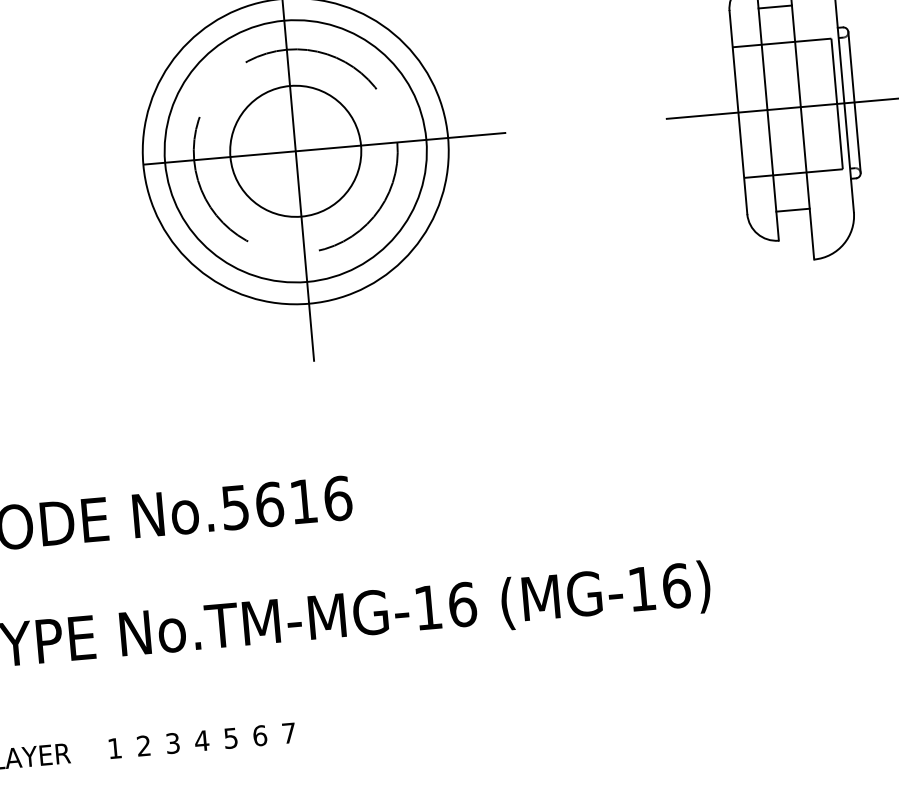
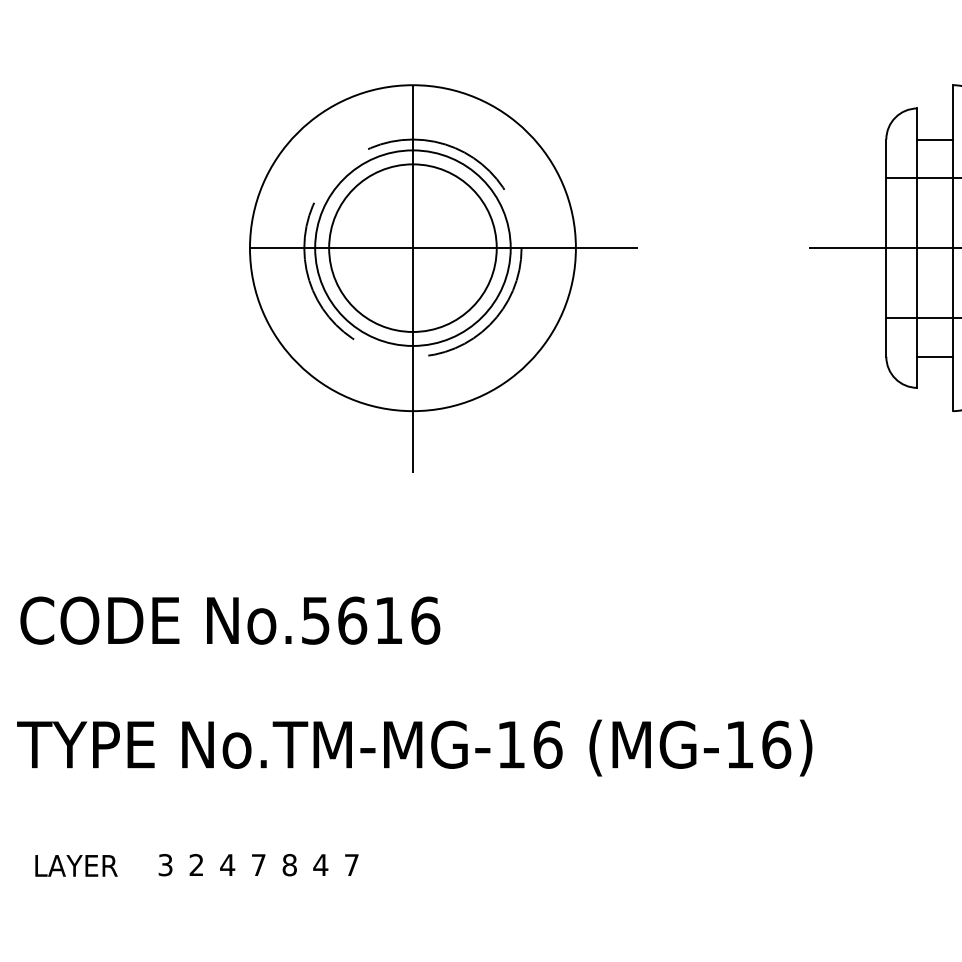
circle: (295, 150) -> (412, 247), size x0.6
circle: (295, 151) -> (412, 248), size x1.4
text: (259, 736) -> (320, 865), 6 -> 4
text: (230, 738) -> (289, 865), 5 -> 8
text: (201, 740) -> (258, 864), 4 -> 7
text: (172, 743) -> (227, 865), 3 -> 4
text: (114, 748) -> (165, 865), 1 -> 3

